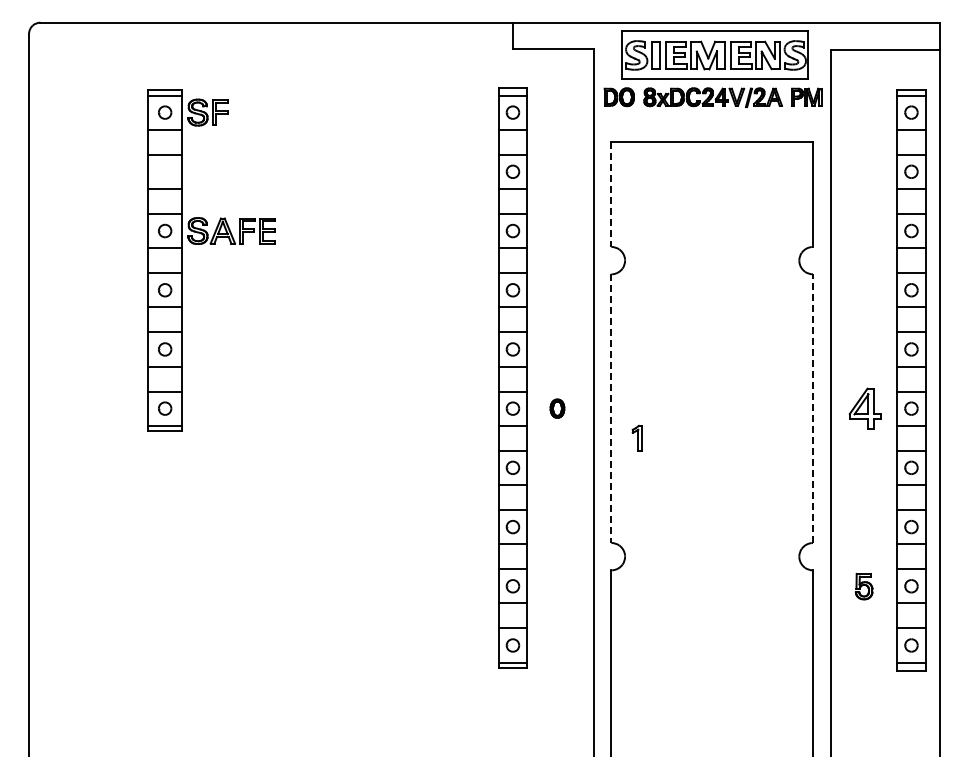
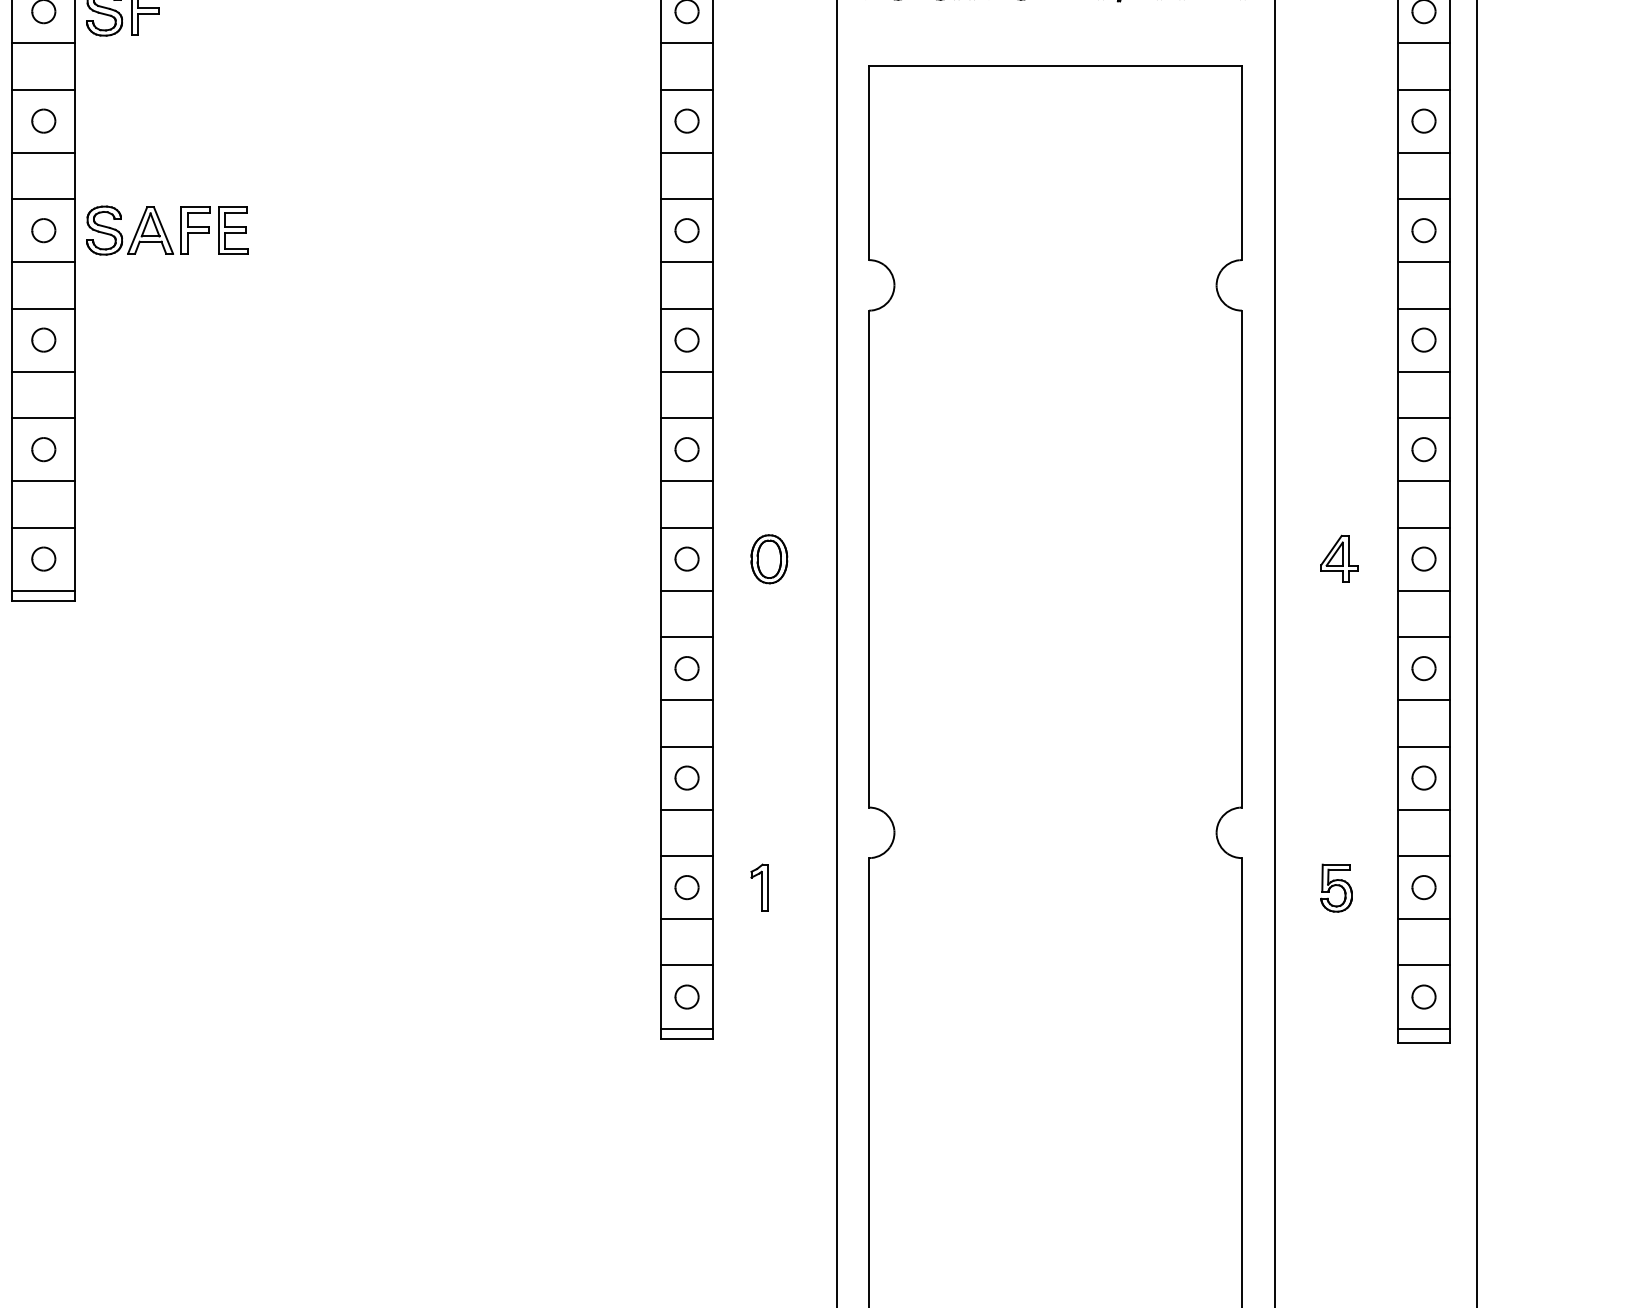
part: (165, 171) -> (44, 120), added
line: (611, 195) -> (869, 164), dashed -> solid
part: (557, 408) -> (769, 558), size x1.43
line: (812, 408) -> (1240, 558), dashed -> solid
part: (865, 408) -> (1339, 558), size x0.62
line: (611, 409) -> (869, 560), dashed -> solid
part: (636, 437) -> (758, 886), moved

